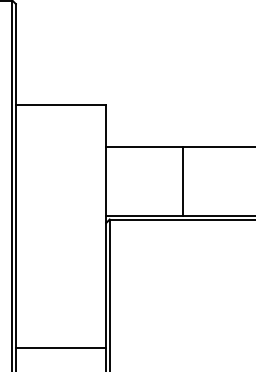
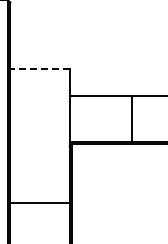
line: (61, 104) -> (40, 68), solid -> dashed
line: (182, 180) -> (131, 118), moved
line: (60, 348) -> (39, 203), moved

